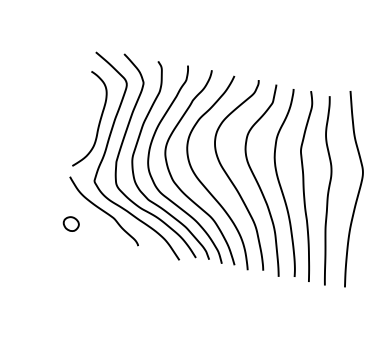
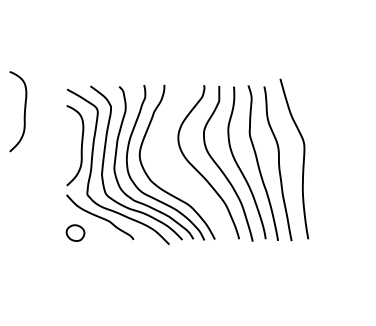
curve: (40, 68) -> (24, 111), added
curve: (207, 188) -> (180, 181), removed
part: (71, 223) -> (75, 232), size x1.4

